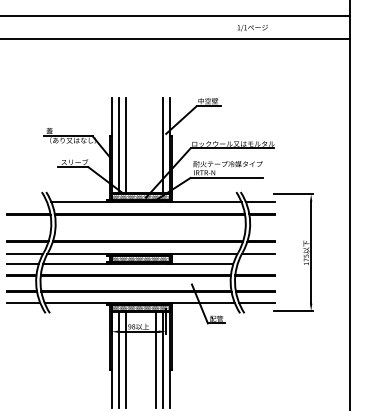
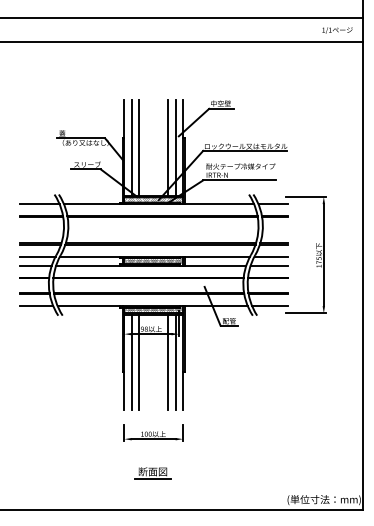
text: (252, 28) -> (337, 30), moved
line: (155, 145) -> (168, 147), added
line: (26, 202) -> (39, 204), added
line: (255, 263) -> (268, 265), added

